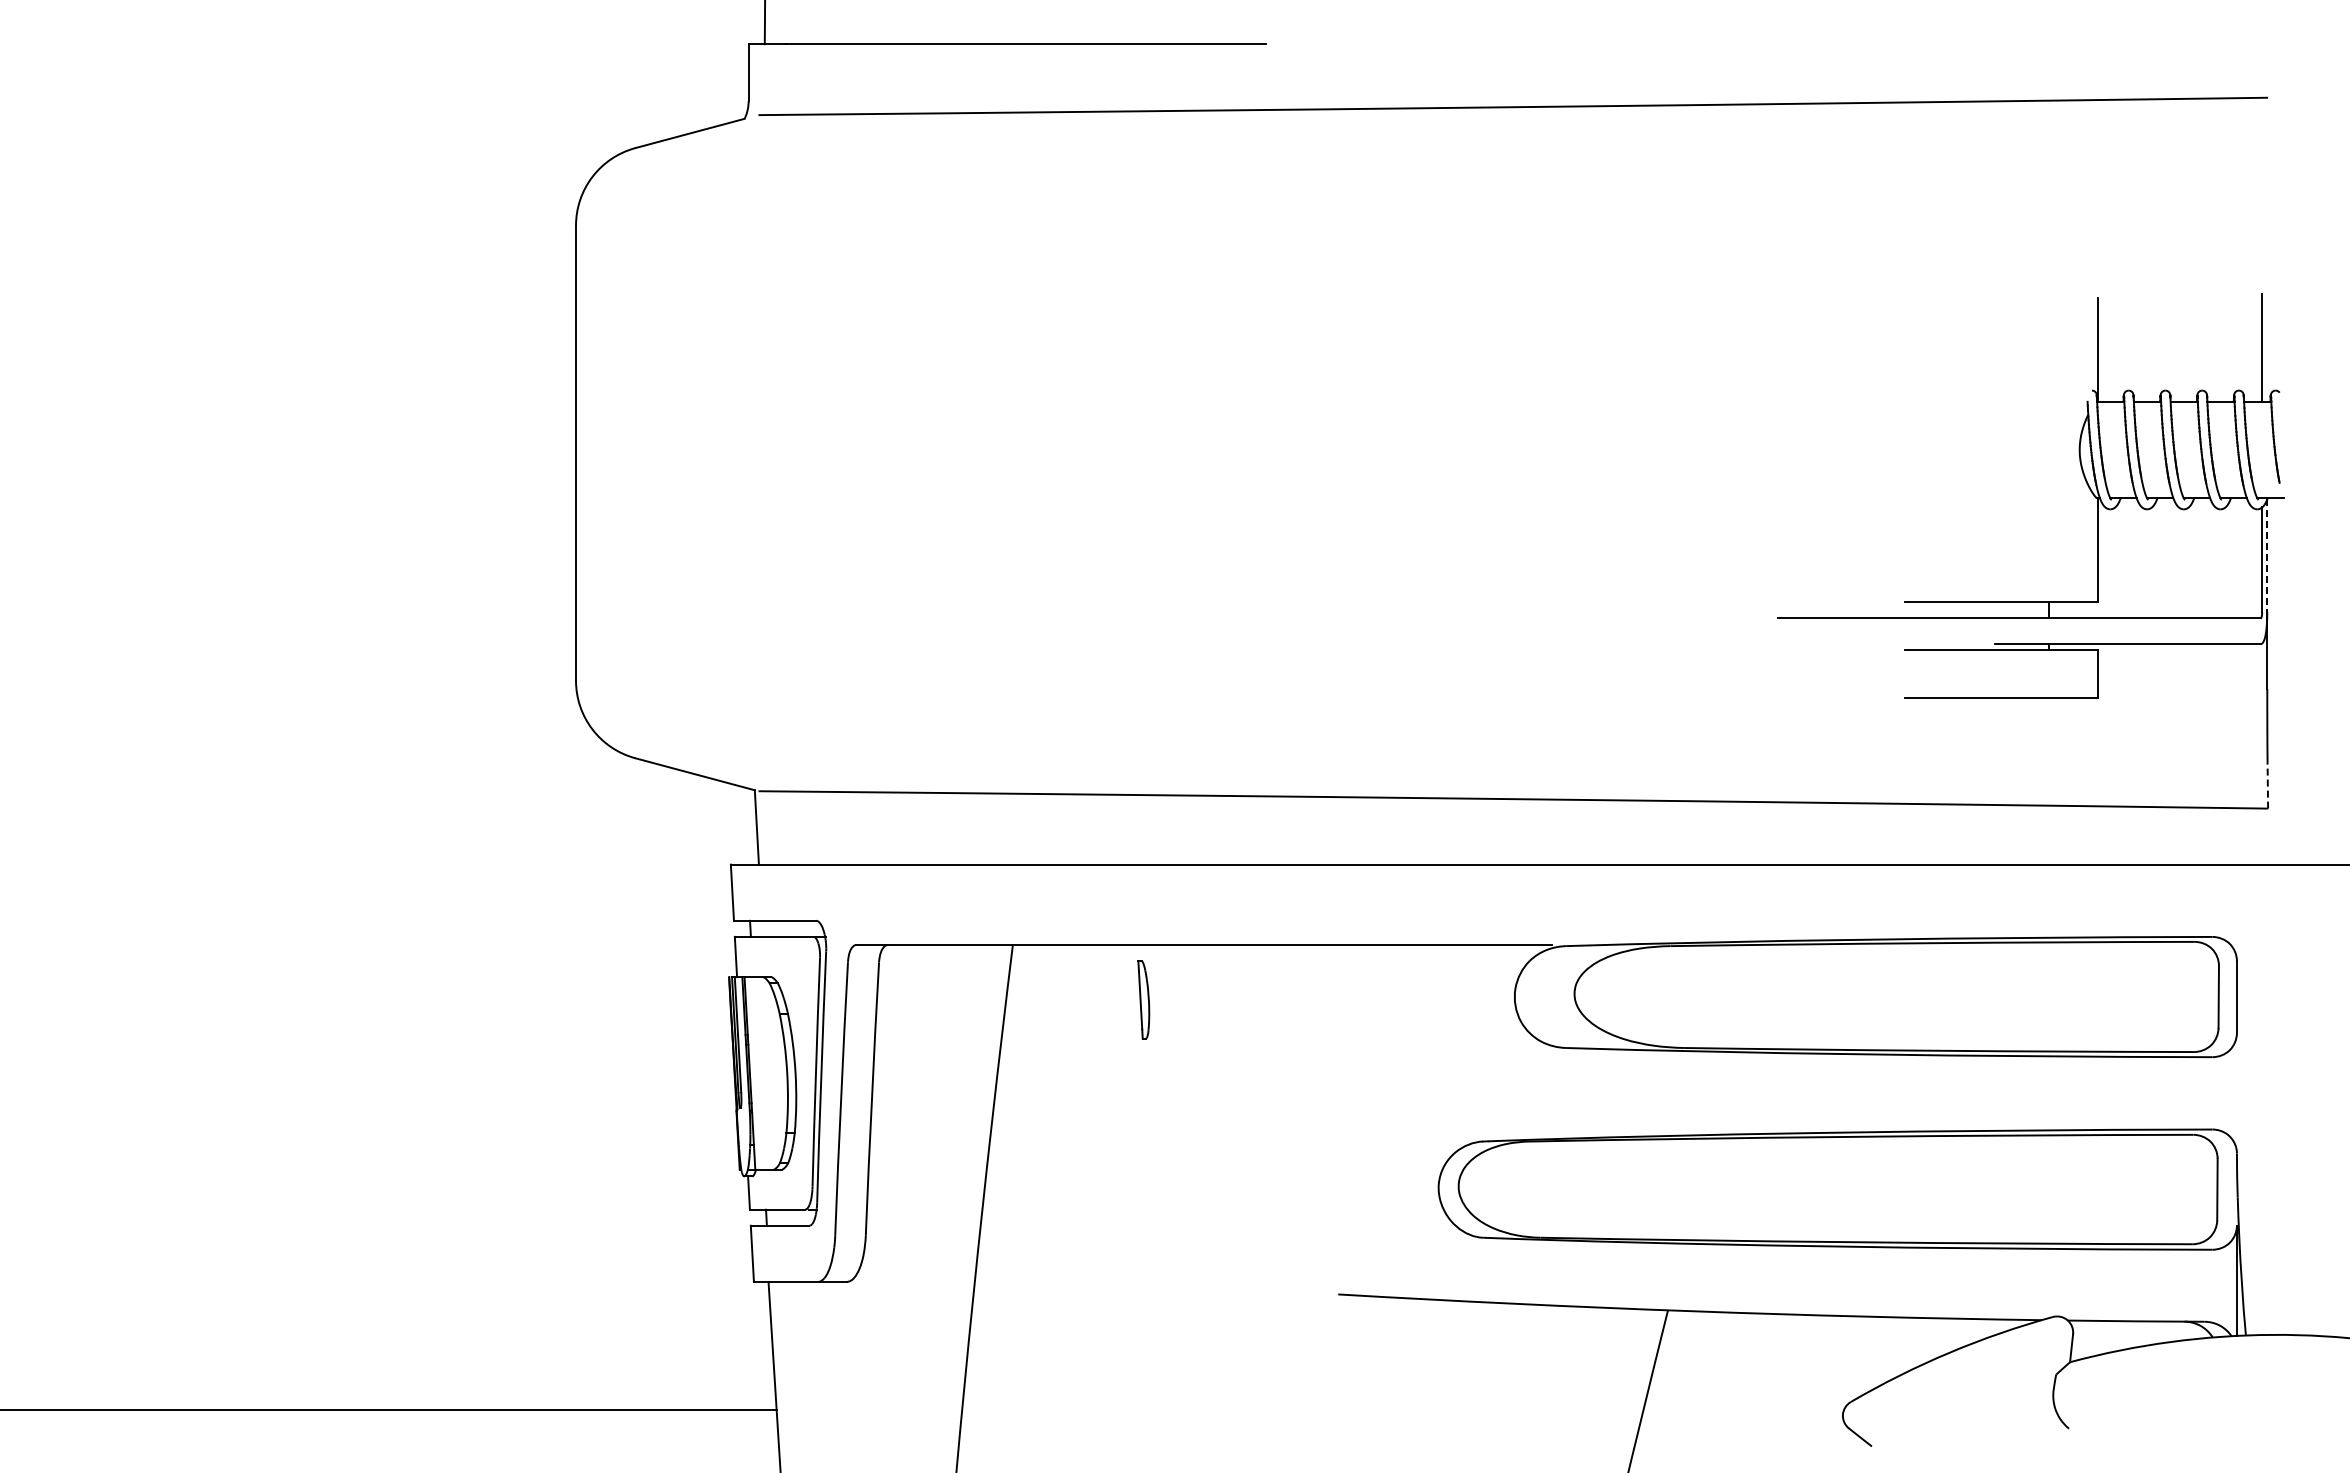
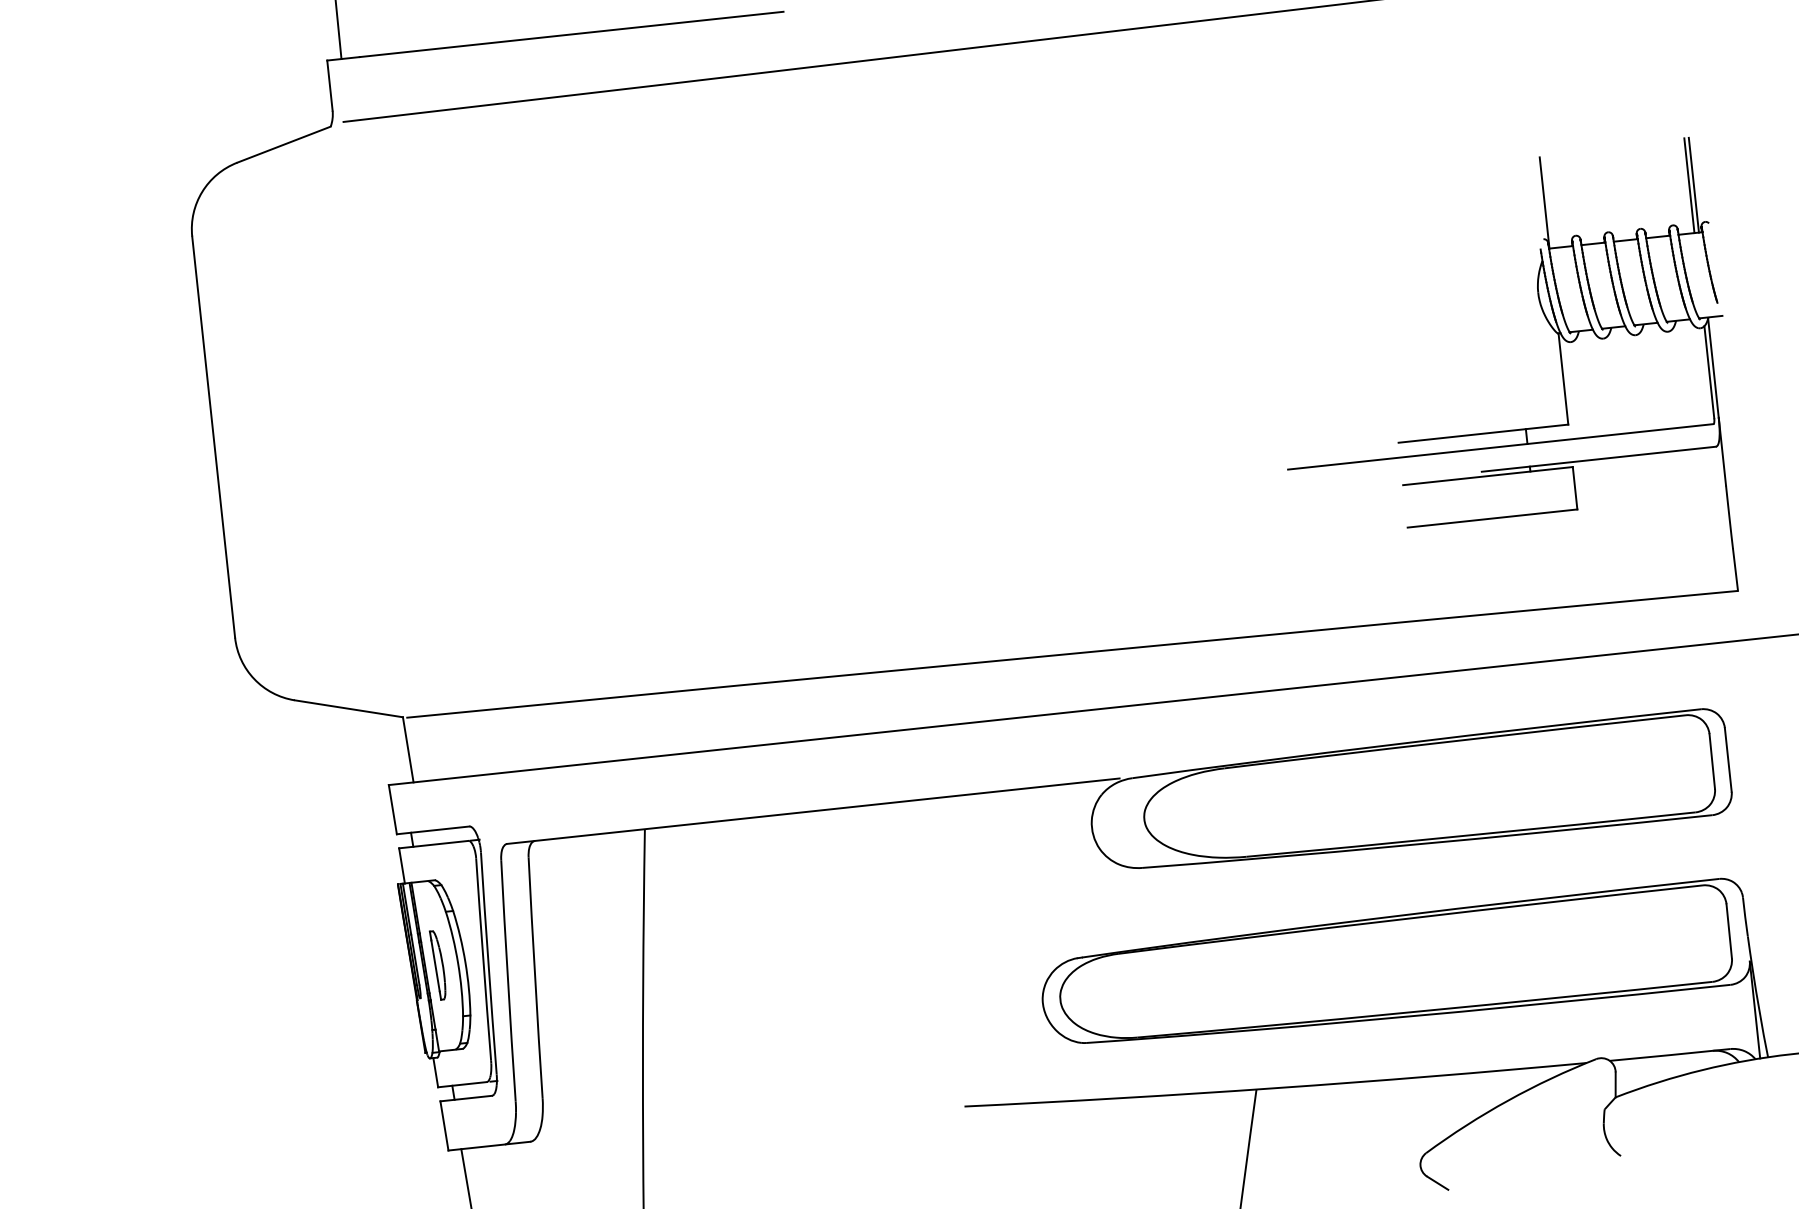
line: (2267, 347) -> (1694, 184), added
line: (2267, 556) -> (1713, 368), dashed -> solid
line: (2267, 784) -> (1735, 569), dashed -> solid
part: (1143, 999) -> (438, 965), moved

